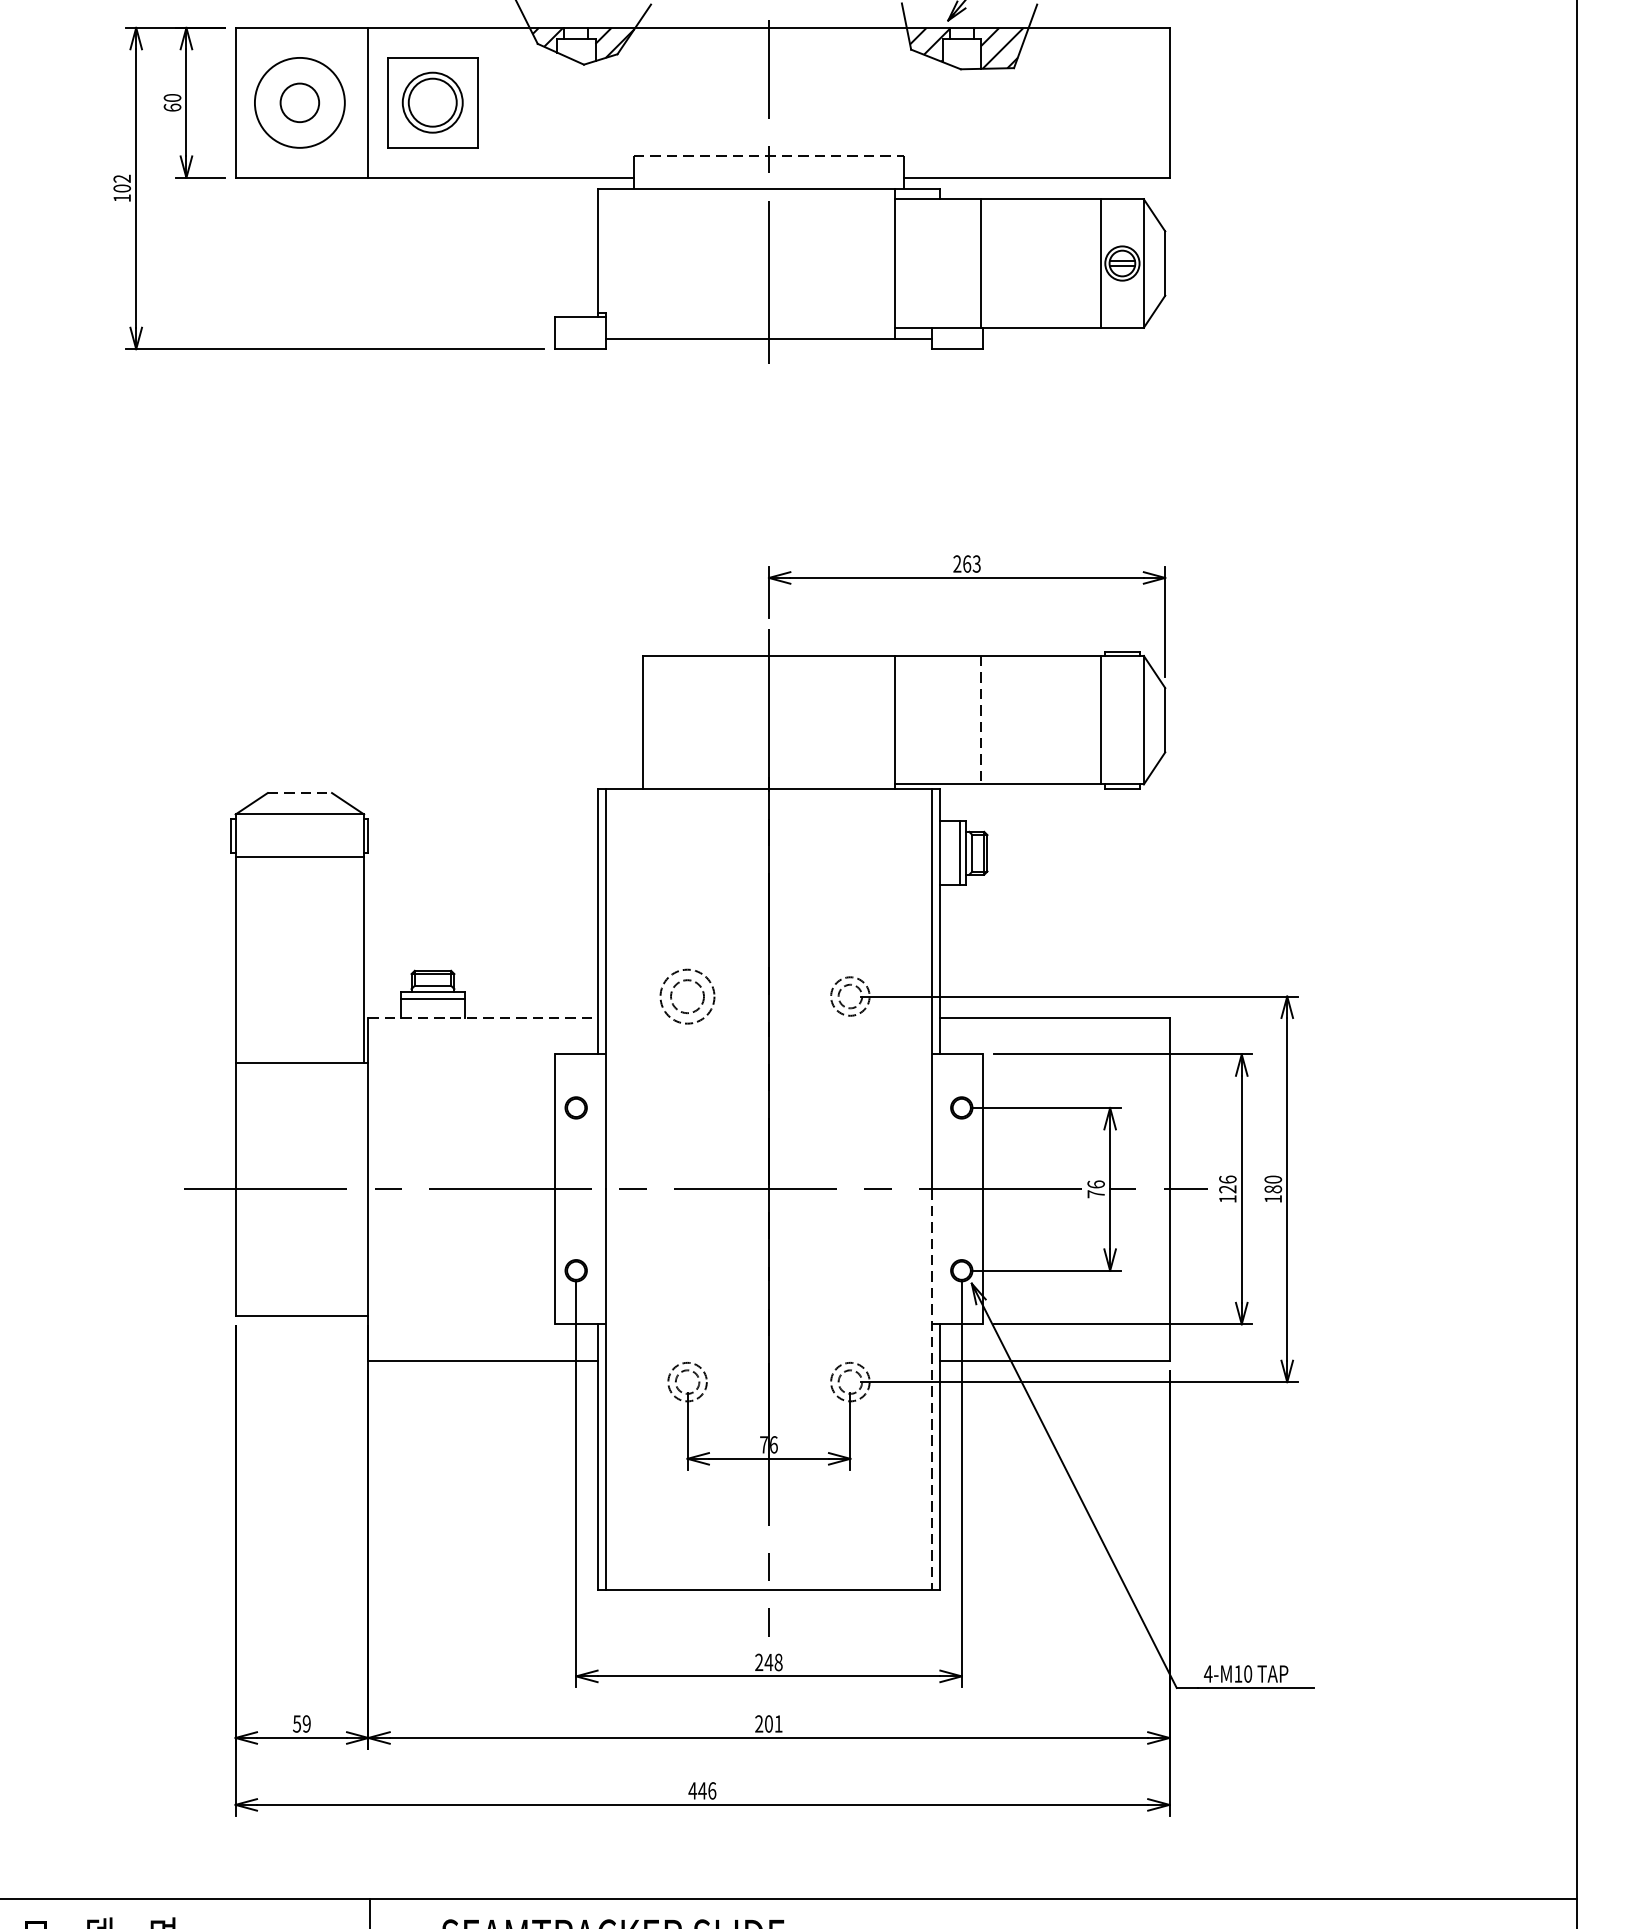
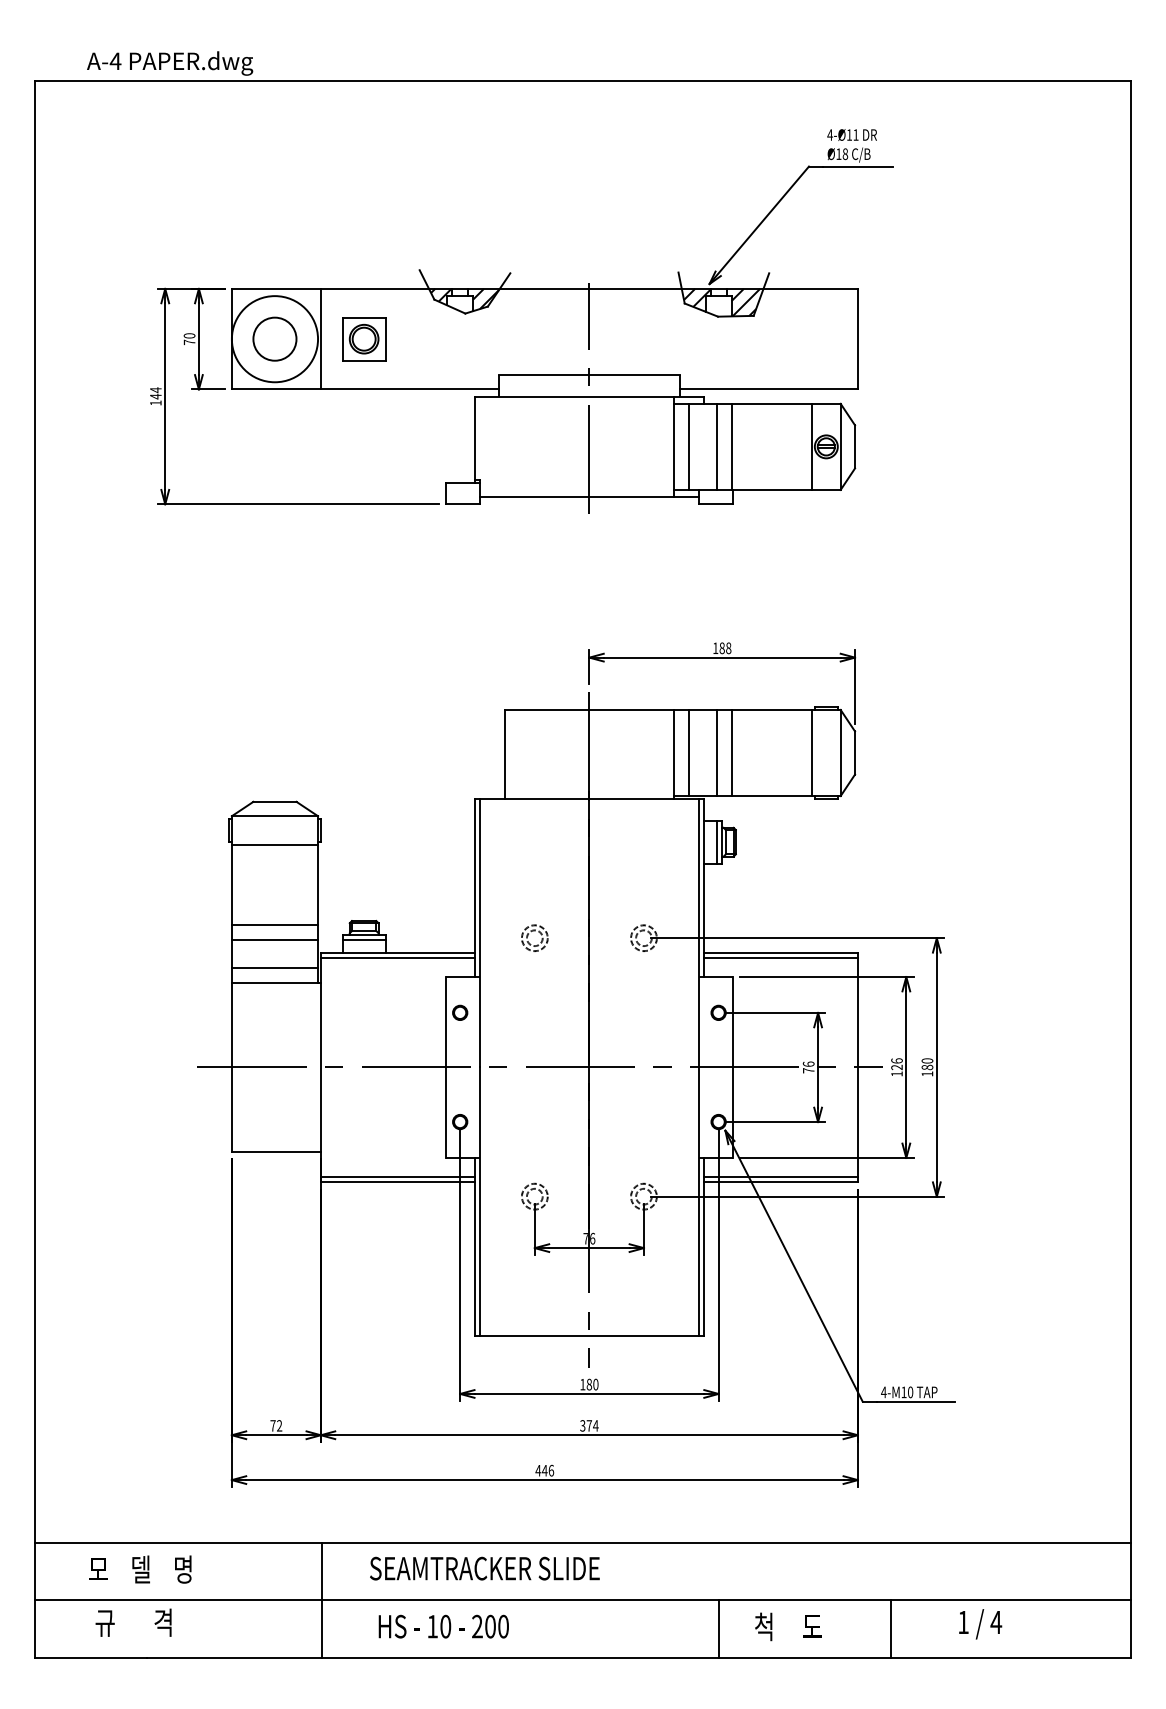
circle: (299, 101) -> (274, 338), size x1.67
circle: (299, 103) -> (274, 339), size x1.43
part: (433, 103) -> (364, 339), size x0.71
text: (172, 107) -> (189, 342), 60 -> 70
line: (769, 157) -> (589, 375), dashed -> solid
text: (121, 183) -> (155, 393), 102 -> 144
line: (916, 262) -> (688, 446), added
line: (960, 262) -> (717, 446), added
text: (967, 562) -> (722, 647), 263 -> 188
line: (916, 719) -> (688, 752), added
line: (960, 719) -> (717, 752), added
line: (980, 720) -> (731, 753), dashed -> solid
line: (299, 792) -> (274, 801), dashed -> solid
line: (299, 977) -> (274, 925), added
part: (687, 995) -> (534, 937), size x0.71
line: (299, 998) -> (274, 939), added
line: (482, 1017) -> (397, 952), dashed -> solid
line: (482, 1026) -> (397, 958), added
line: (1054, 1026) -> (780, 958), added
line: (299, 1041) -> (274, 968), added
line: (482, 1351) -> (397, 1176), added
line: (1054, 1351) -> (780, 1176), added
line: (931, 1390) -> (698, 1202), dashed -> solid
text: (769, 1662) -> (589, 1384), 248 -> 180
text: (302, 1723) -> (276, 1425), 59 -> 72
text: (769, 1723) -> (589, 1425), 201 -> 374

